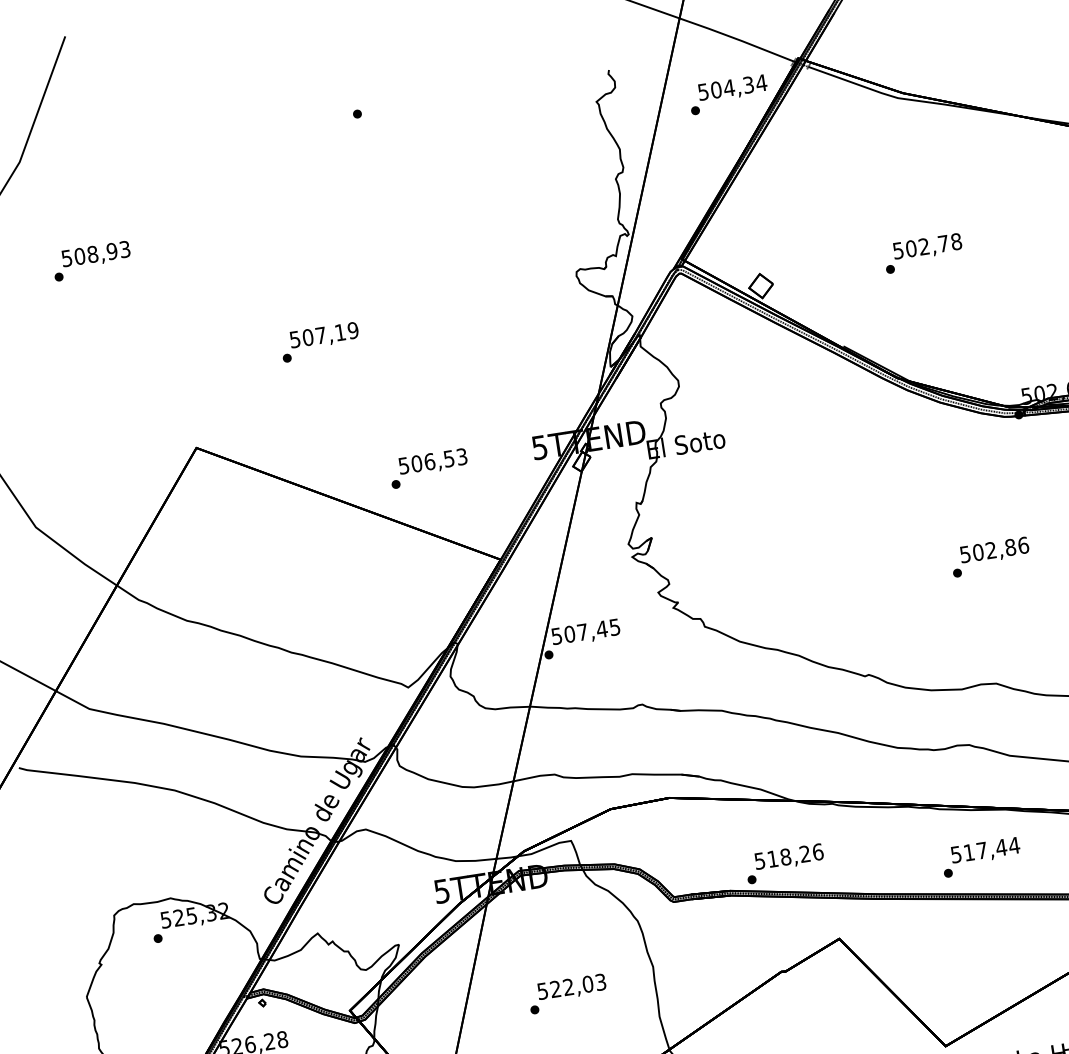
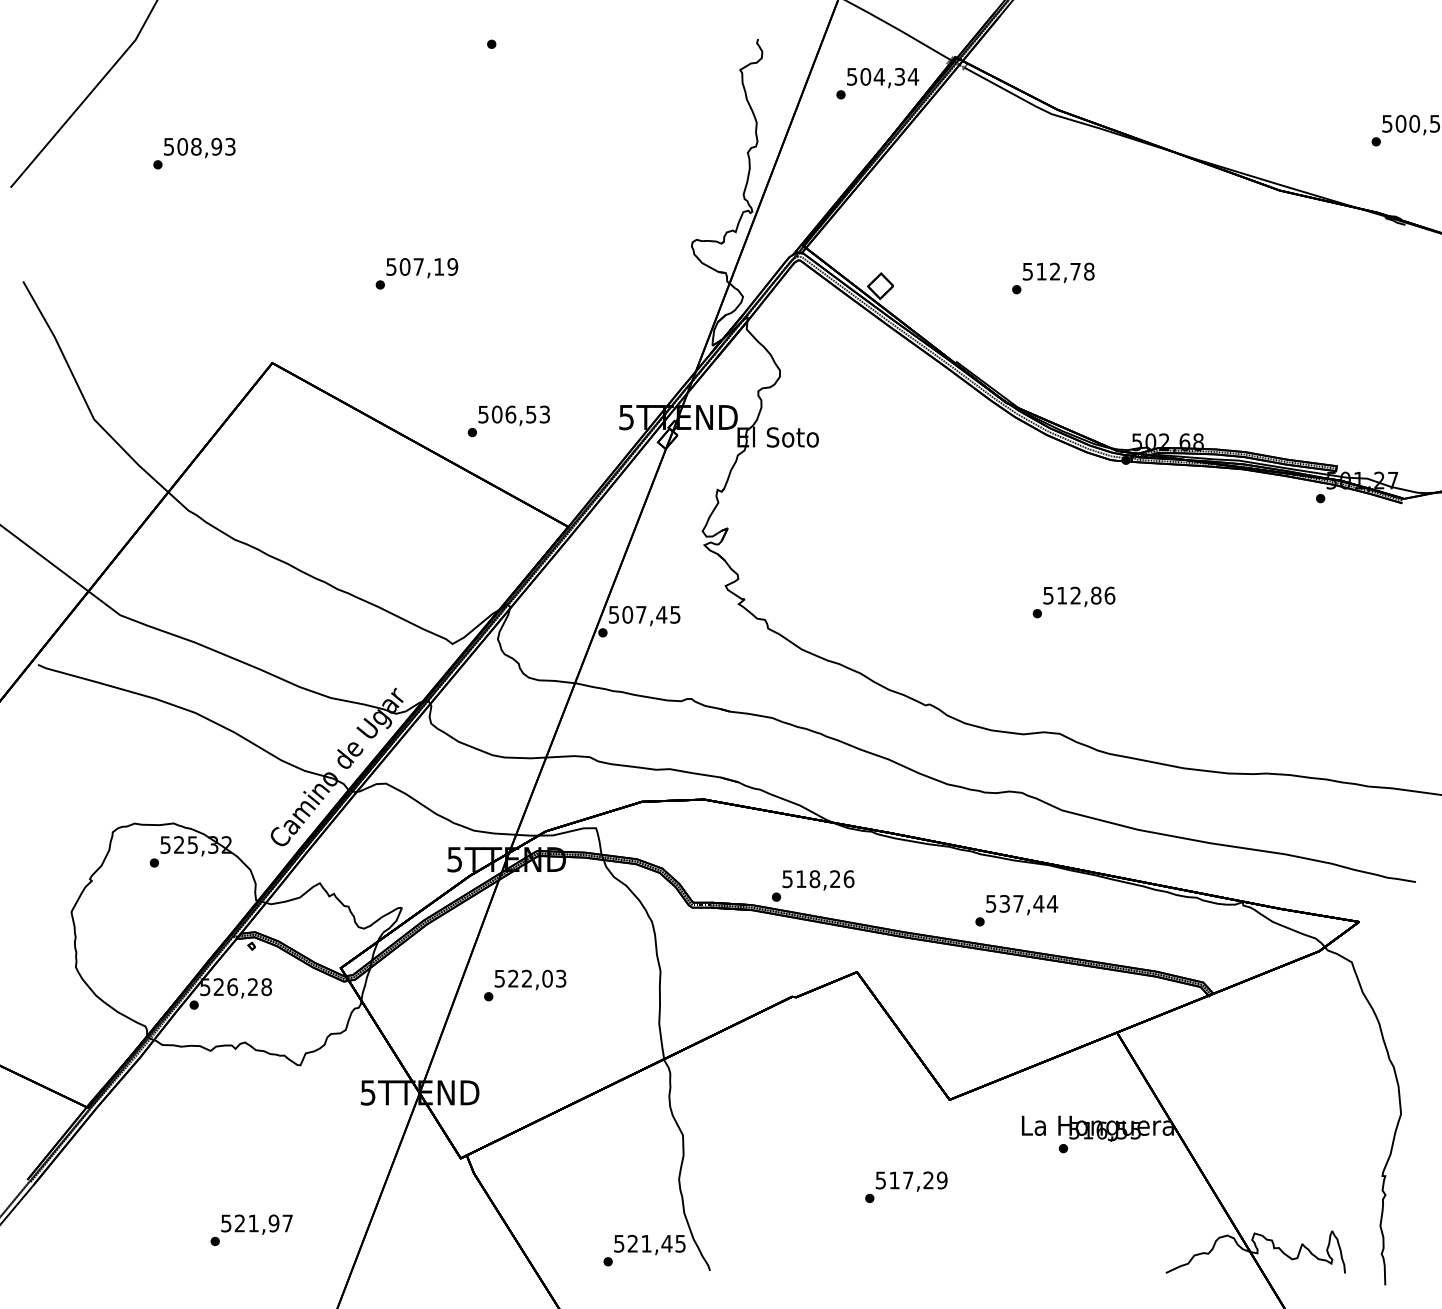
text: (911, 248) -> (1041, 271), 502,78 -> 512,78
text: (977, 552) -> (1061, 595), 502,86 -> 512,86
text: (968, 852) -> (1004, 903), 517,44 -> 537,44
text: (568, 993) -> (525, 985), moved

